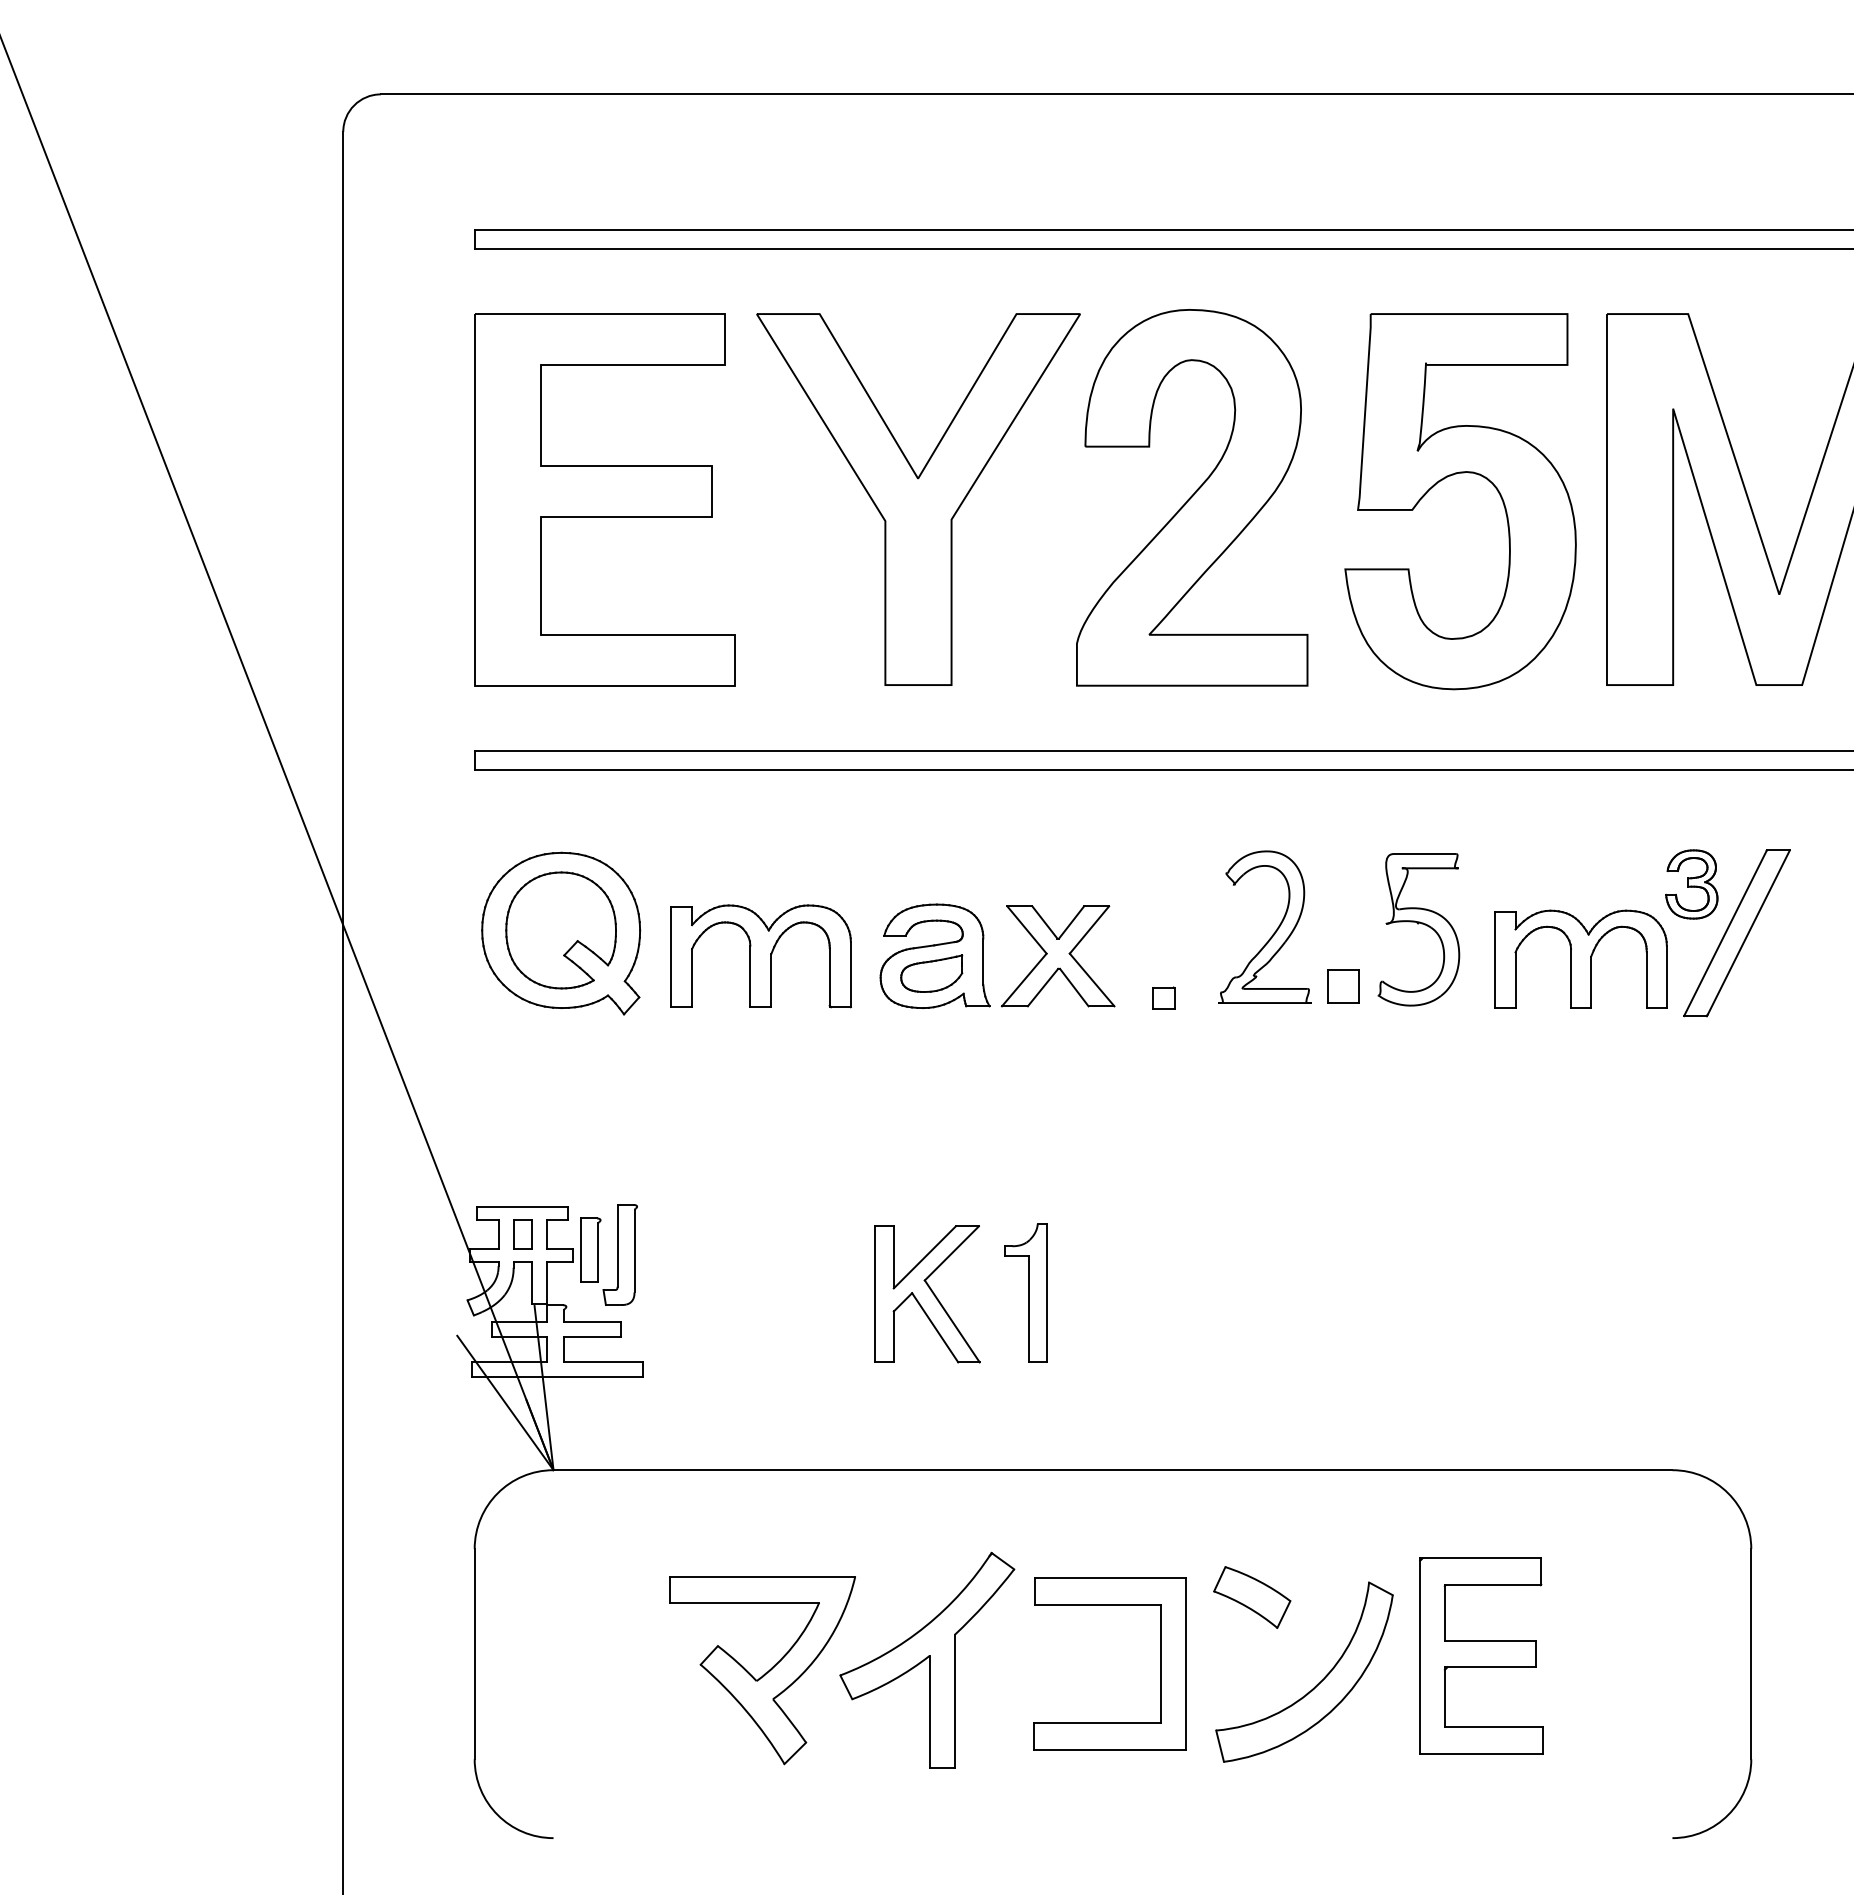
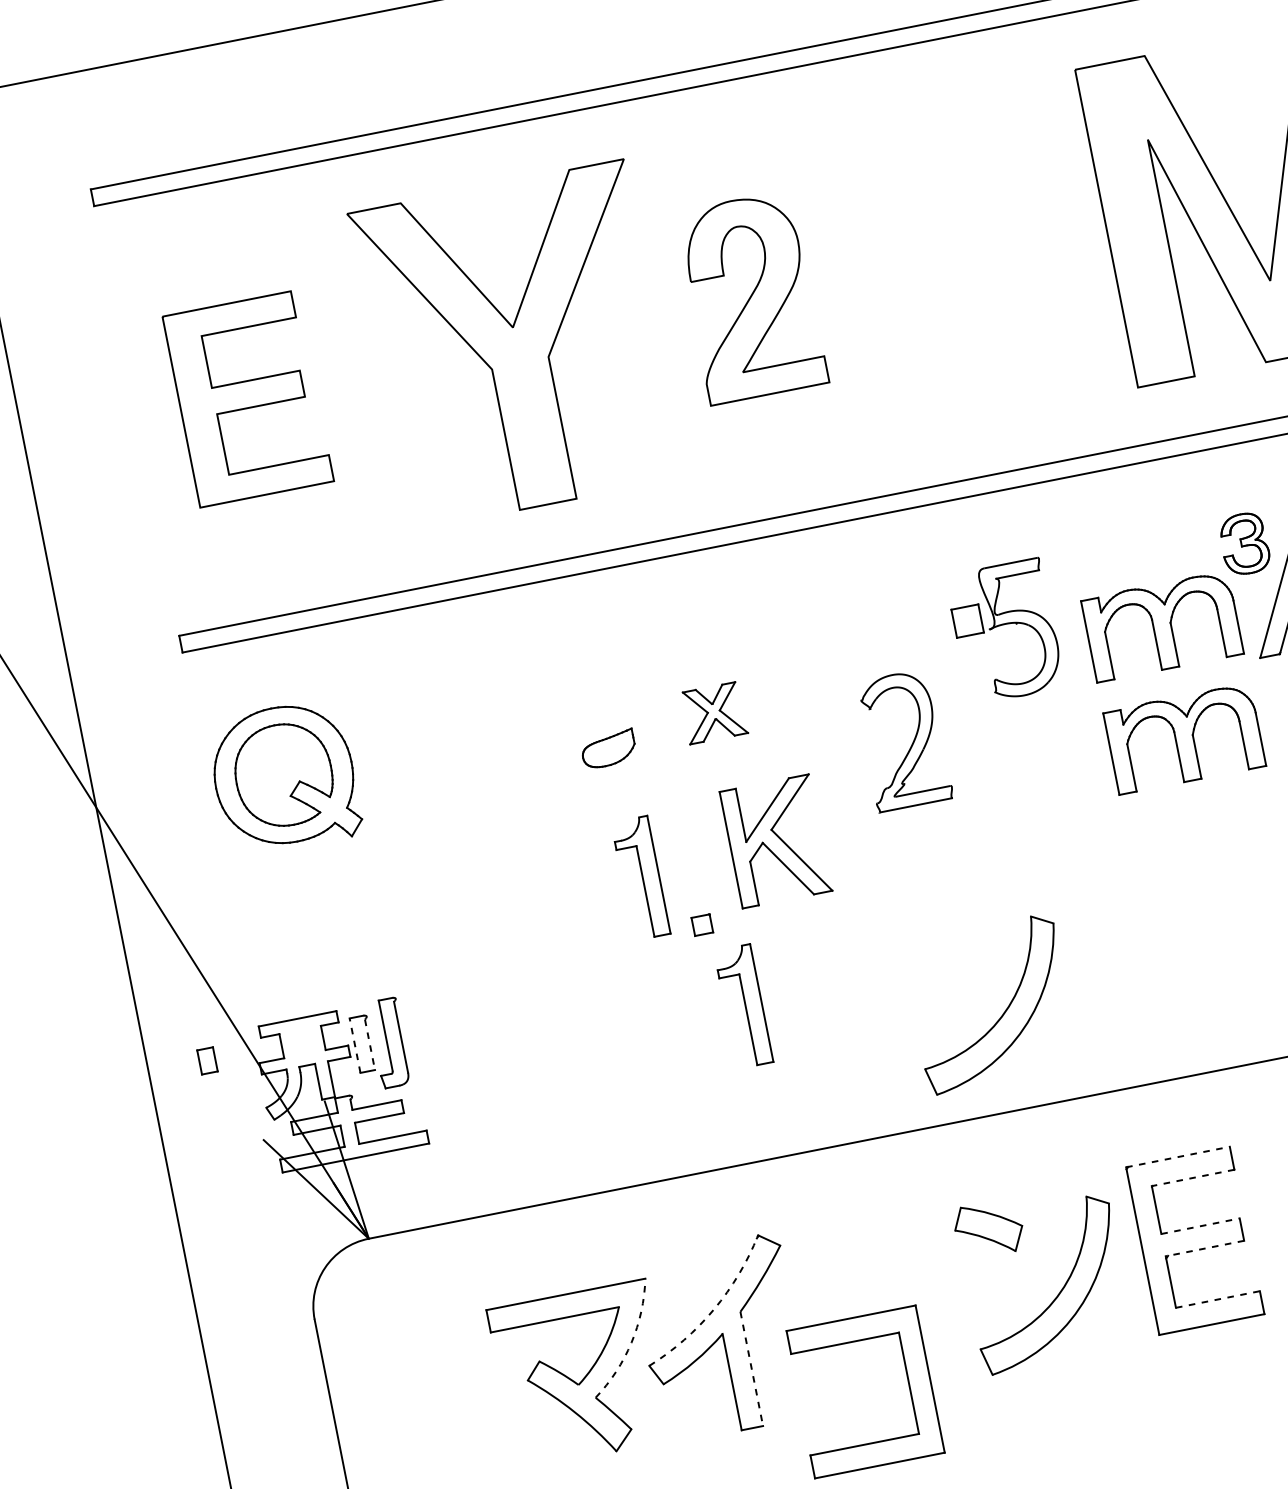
part: (1453, 475) -> (971, 234), removed
part: (1192, 497) -> (751, 297), size x0.6
part: (604, 499) -> (247, 398), size x0.6
part: (1274, 931) -> (912, 742), moved
part: (934, 955) -> (607, 733), removed
part: (760, 956) -> (459, 763), removed
part: (1058, 956) -> (714, 713), size x0.6
part: (1343, 986) -> (967, 621), moved
part: (1163, 997) -> (701, 924), moved
part: (1580, 1089) -> (1183, 738), added
part: (938, 1125) -> (640, 878), added
part: (522, 1234) -> (207, 1060), moved
line: (581, 1250) -> (355, 1045), solid -> dashed
line: (597, 1253) -> (369, 1045), solid -> dashed
part: (927, 1294) -> (776, 841), moved
part: (1317, 1356) -> (1003, 1011), added
line: (1480, 1558) -> (1177, 1157), solid -> dashed
line: (1492, 1585) -> (1192, 1178), solid -> dashed
arc: (925, 1626) -> (713, 1309), solid -> dashed
line: (1490, 1641) -> (1200, 1226), solid -> dashed
arc: (825, 1645) -> (631, 1342), solid -> dashed
part: (1160, 1663) -> (908, 1383), moved
line: (1490, 1667) -> (1204, 1248), solid -> dashed
line: (954, 1701) -> (751, 1368), solid -> dashed
line: (1494, 1727) -> (1218, 1299), solid -> dashed

